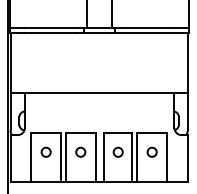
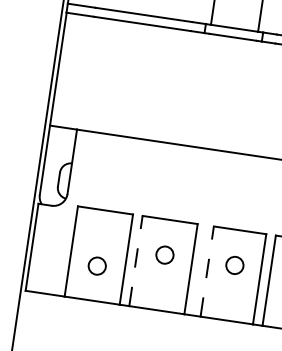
circle: (45, 151) -> (96, 264), moved
line: (66, 157) -> (136, 260), solid -> dashed
line: (104, 157) -> (207, 271), solid -> dashed

